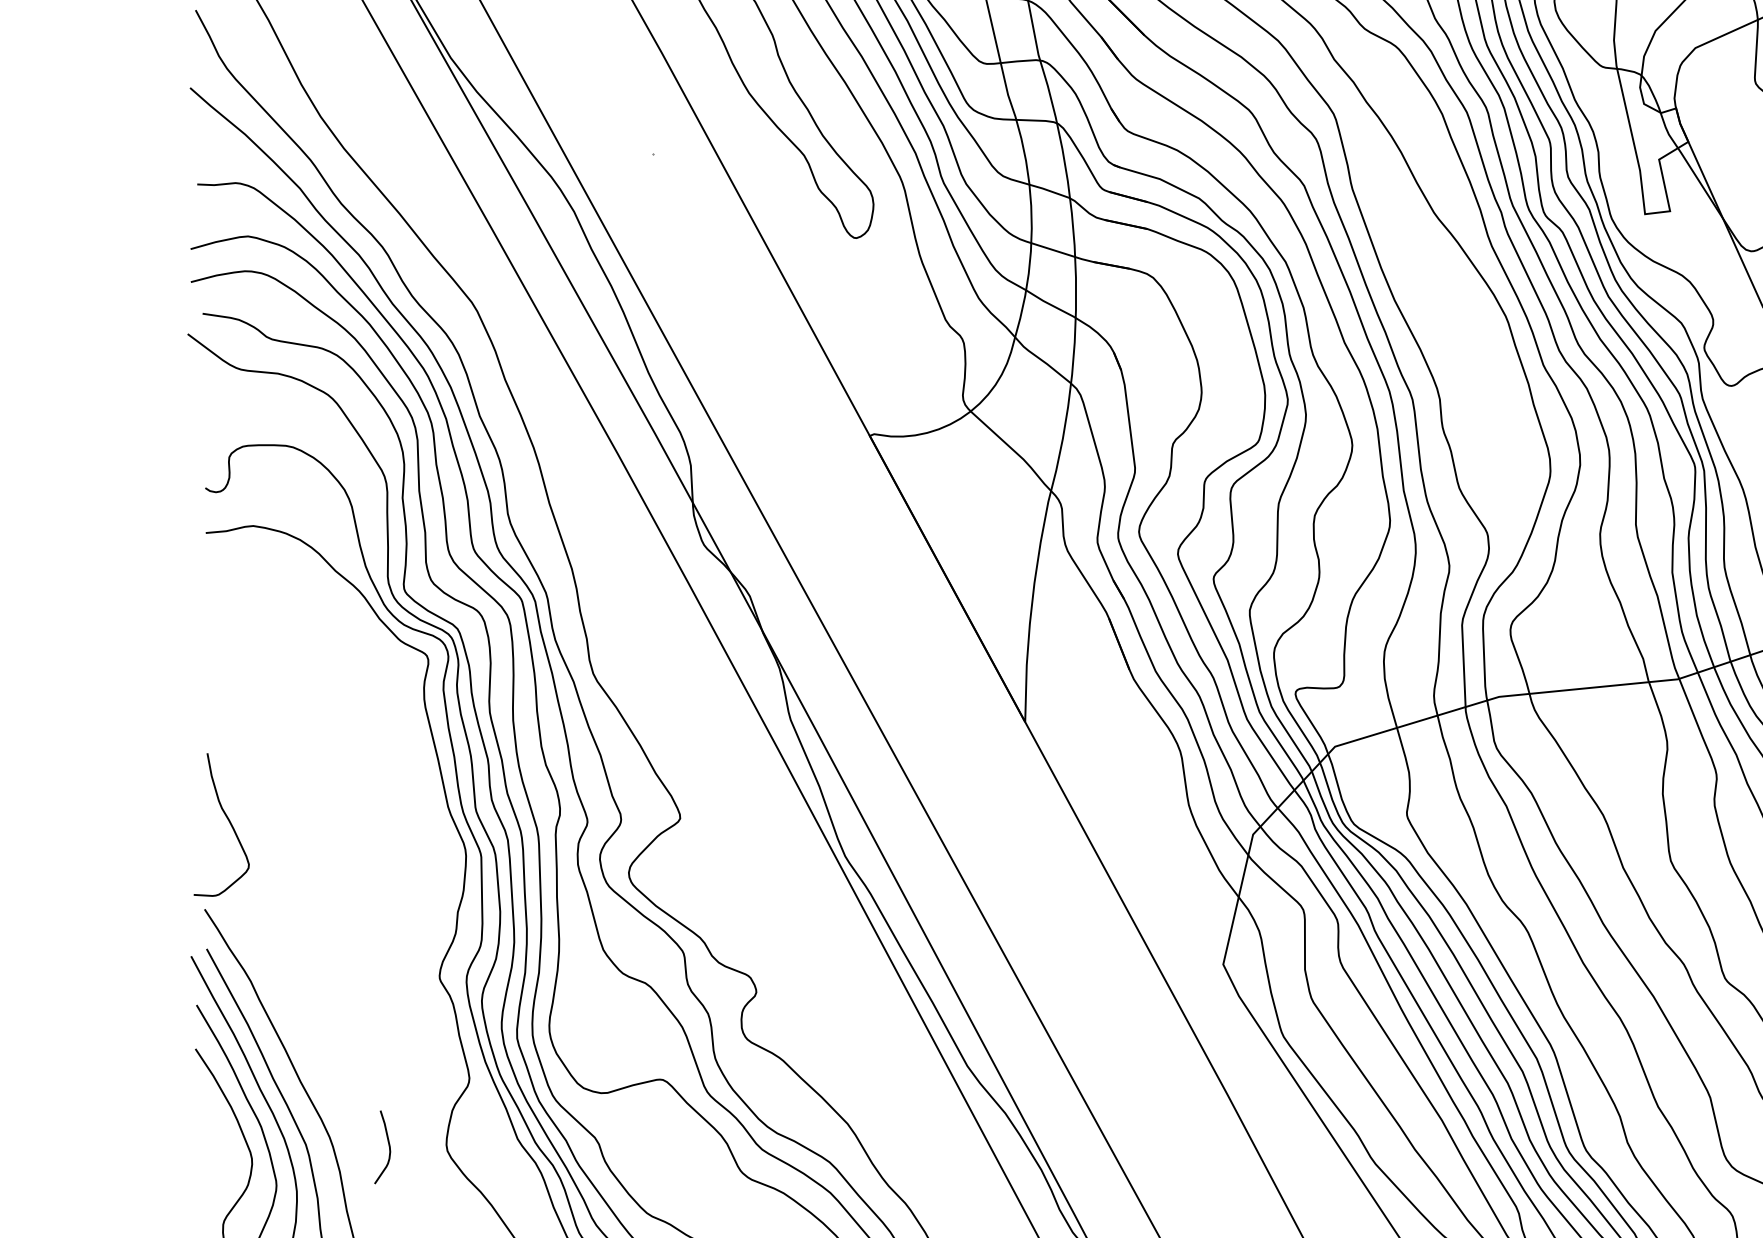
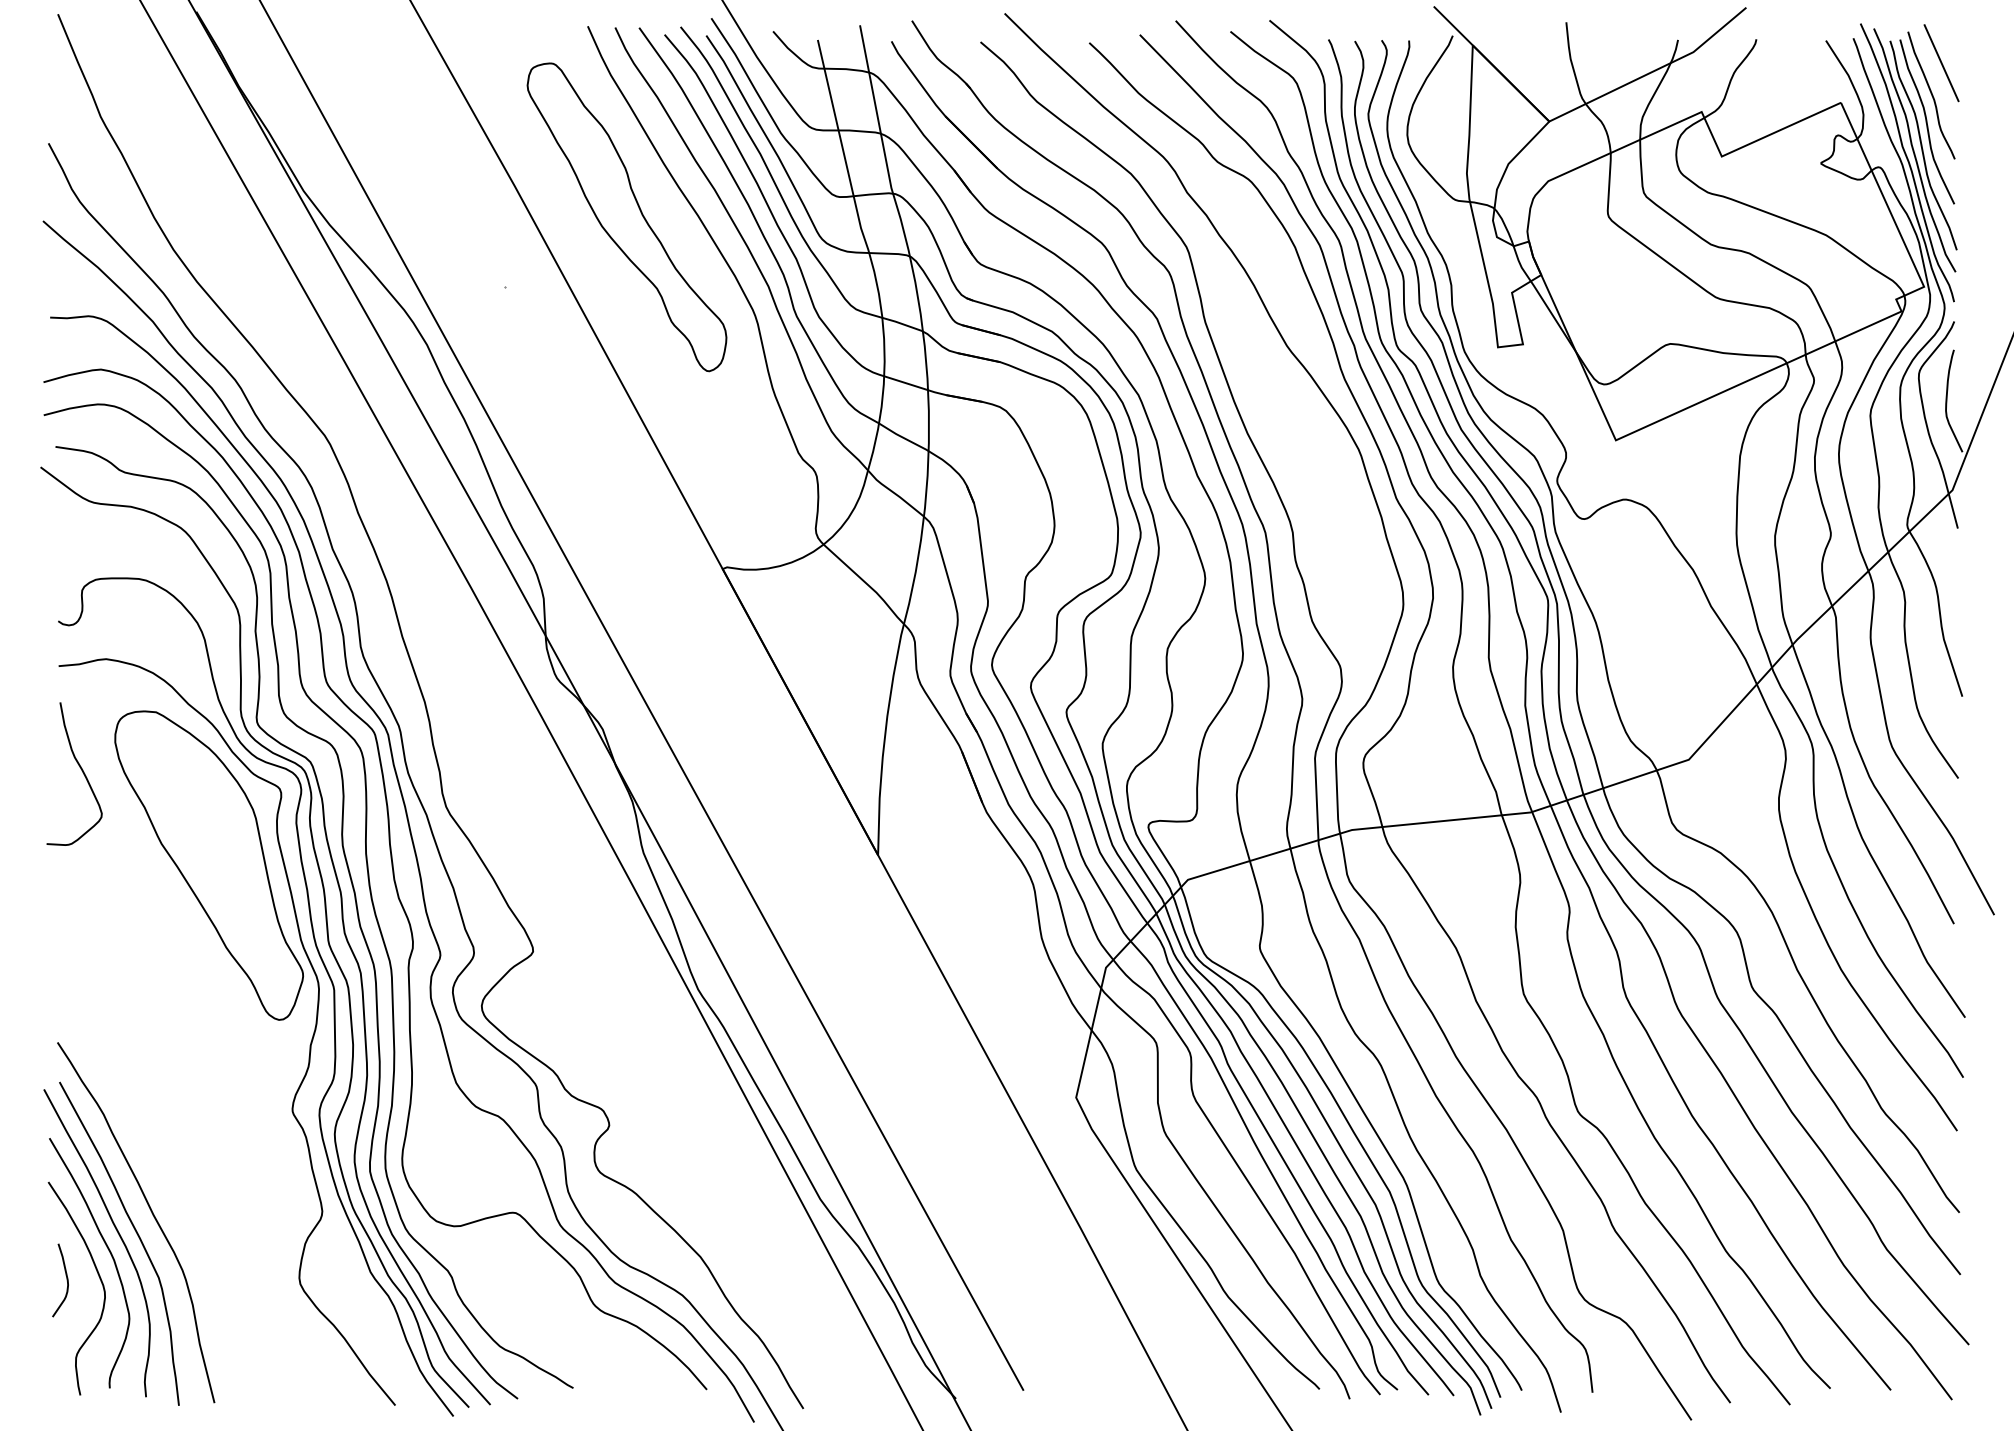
part: (355, 732) -> (208, 865), added
curve: (227, 820) -> (80, 769), moved
curve: (388, 1147) -> (66, 1280), moved

